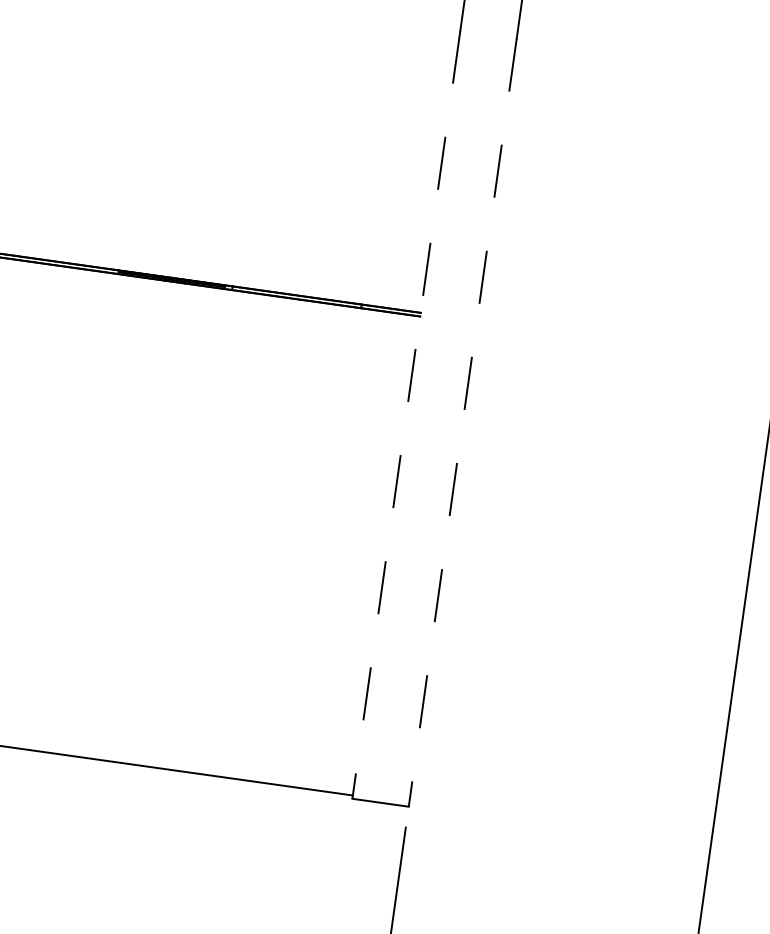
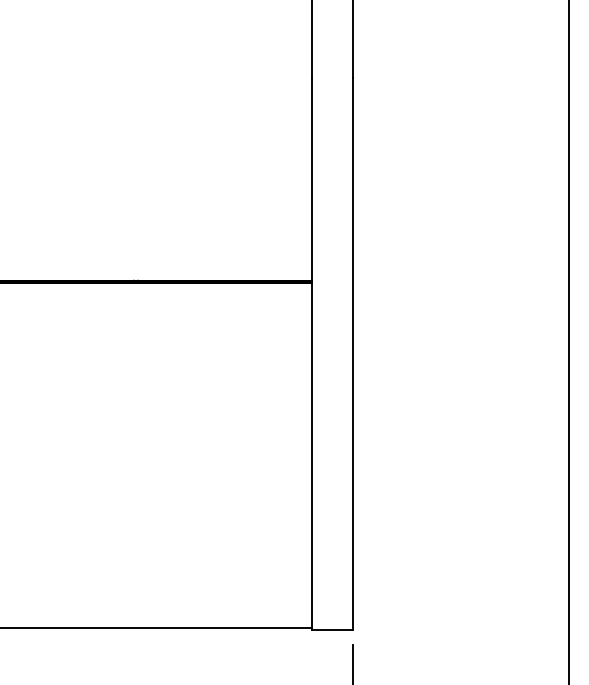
line: (406, 414) -> (312, 353), dashed -> solid
line: (462, 421) -> (352, 353), dashed -> solid

